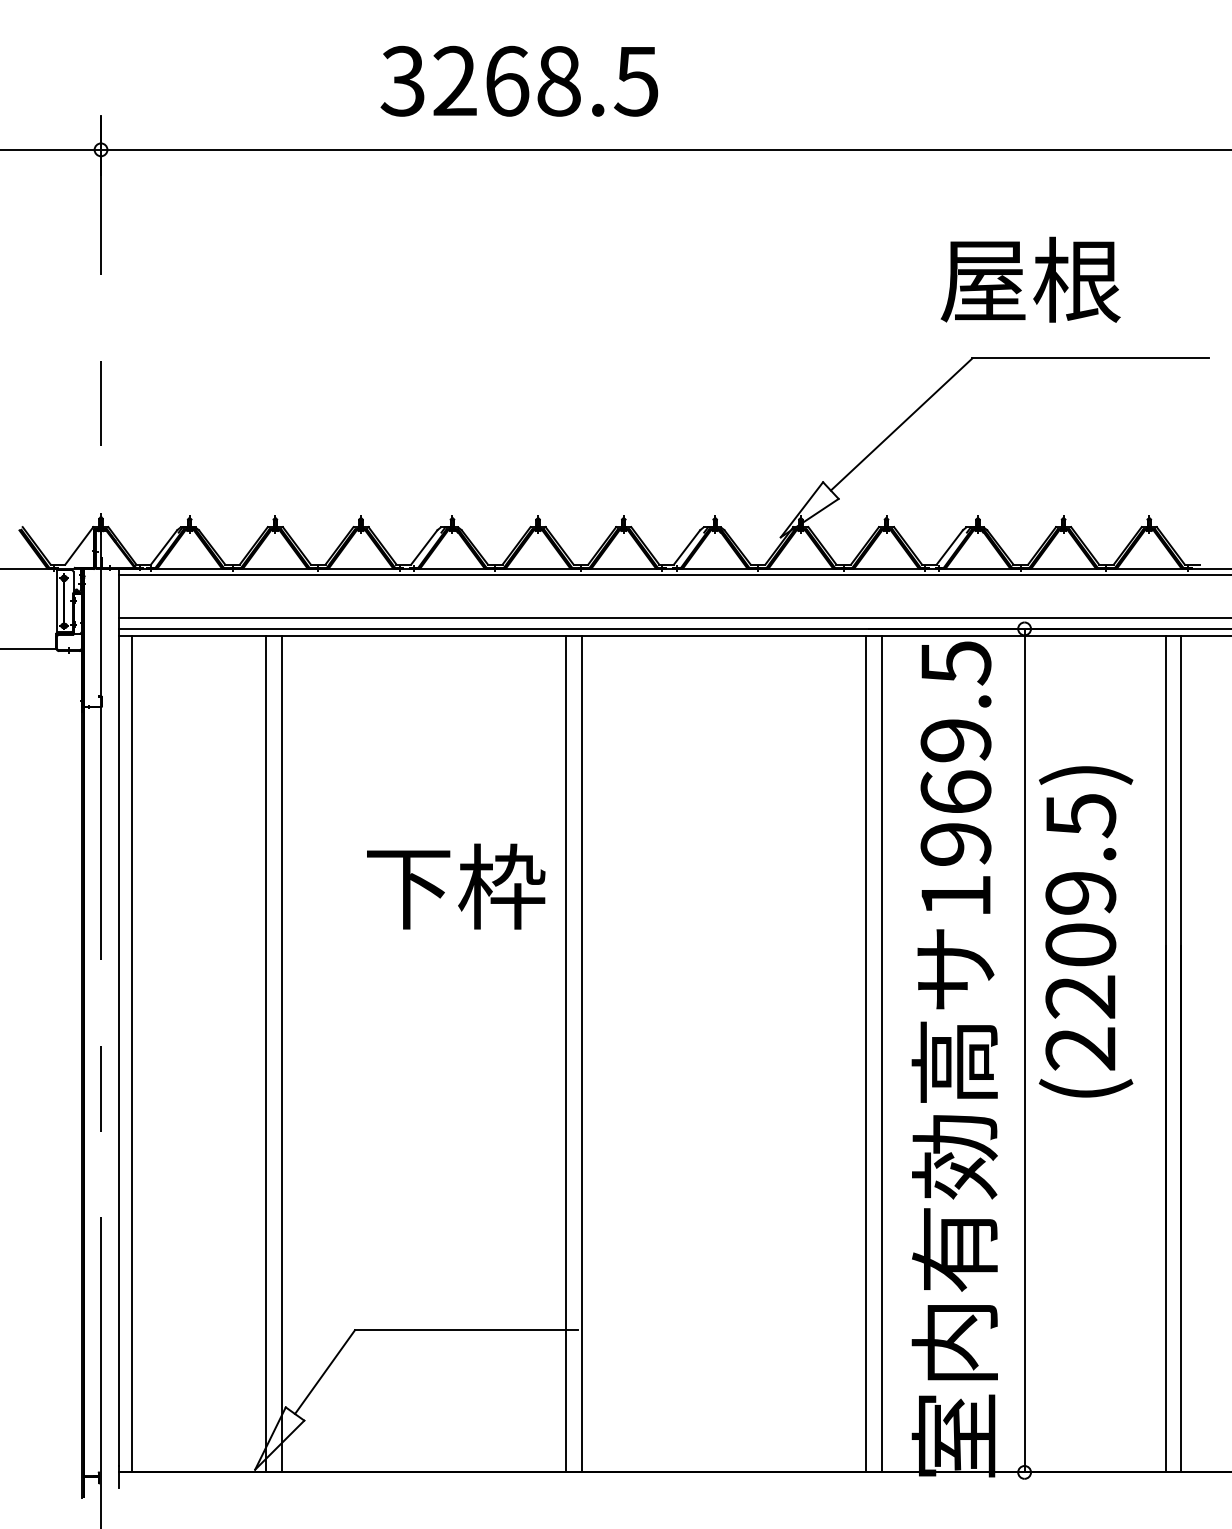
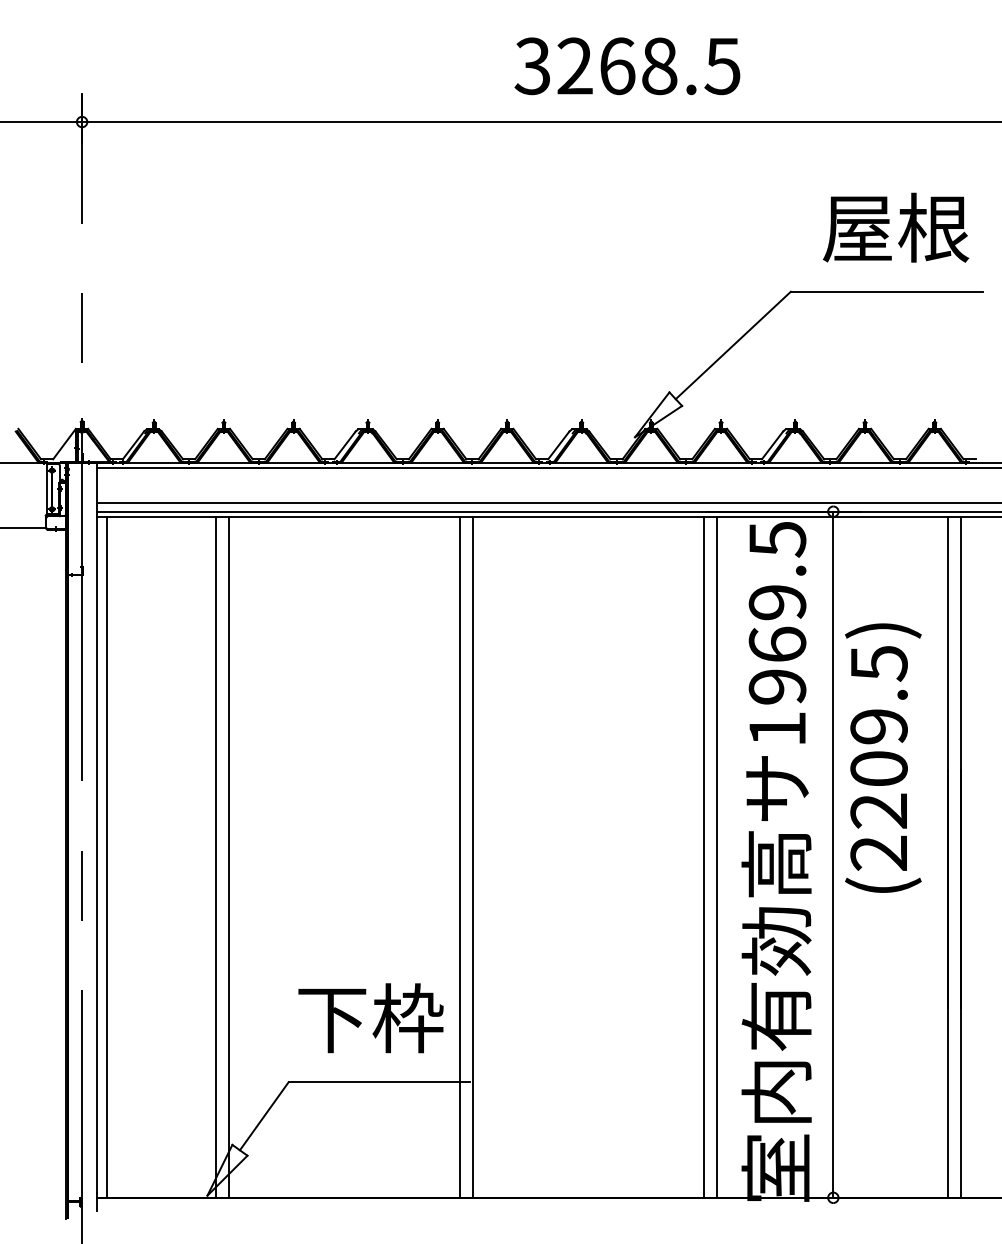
text: (519, 80) -> (627, 65), moved
text: (1030, 279) -> (895, 227), moved
text: (456, 886) -> (371, 1018), moved

